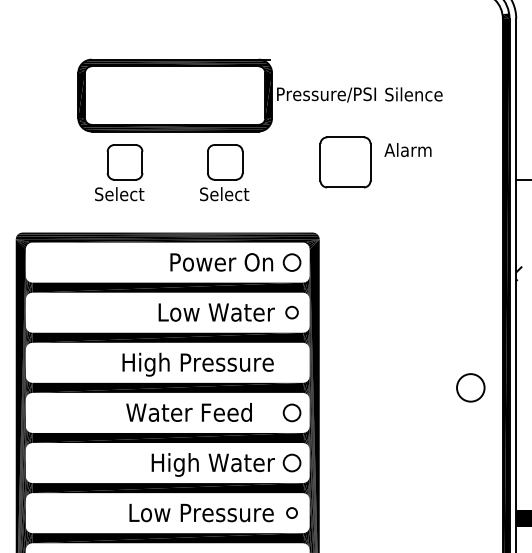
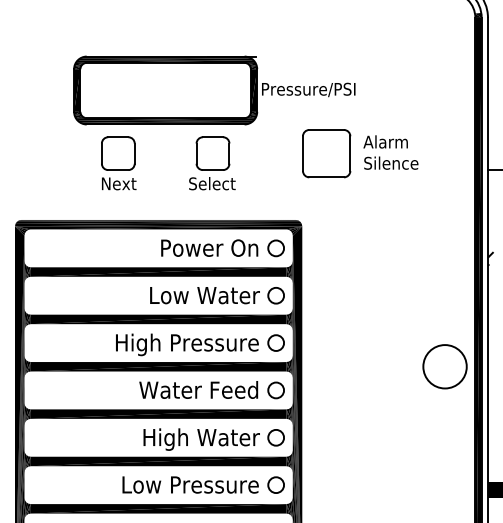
text: (413, 94) -> (390, 163), moved
text: (116, 194) -> (110, 184), Select -> Next
circle: (291, 312) -> (275, 295), size x1.43
circle: (291, 362) -> (275, 342), added
circle: (470, 387) -> (444, 366), size x1.67
text: (188, 412) -> (198, 390), moved
circle: (291, 512) -> (275, 484), size x1.67

